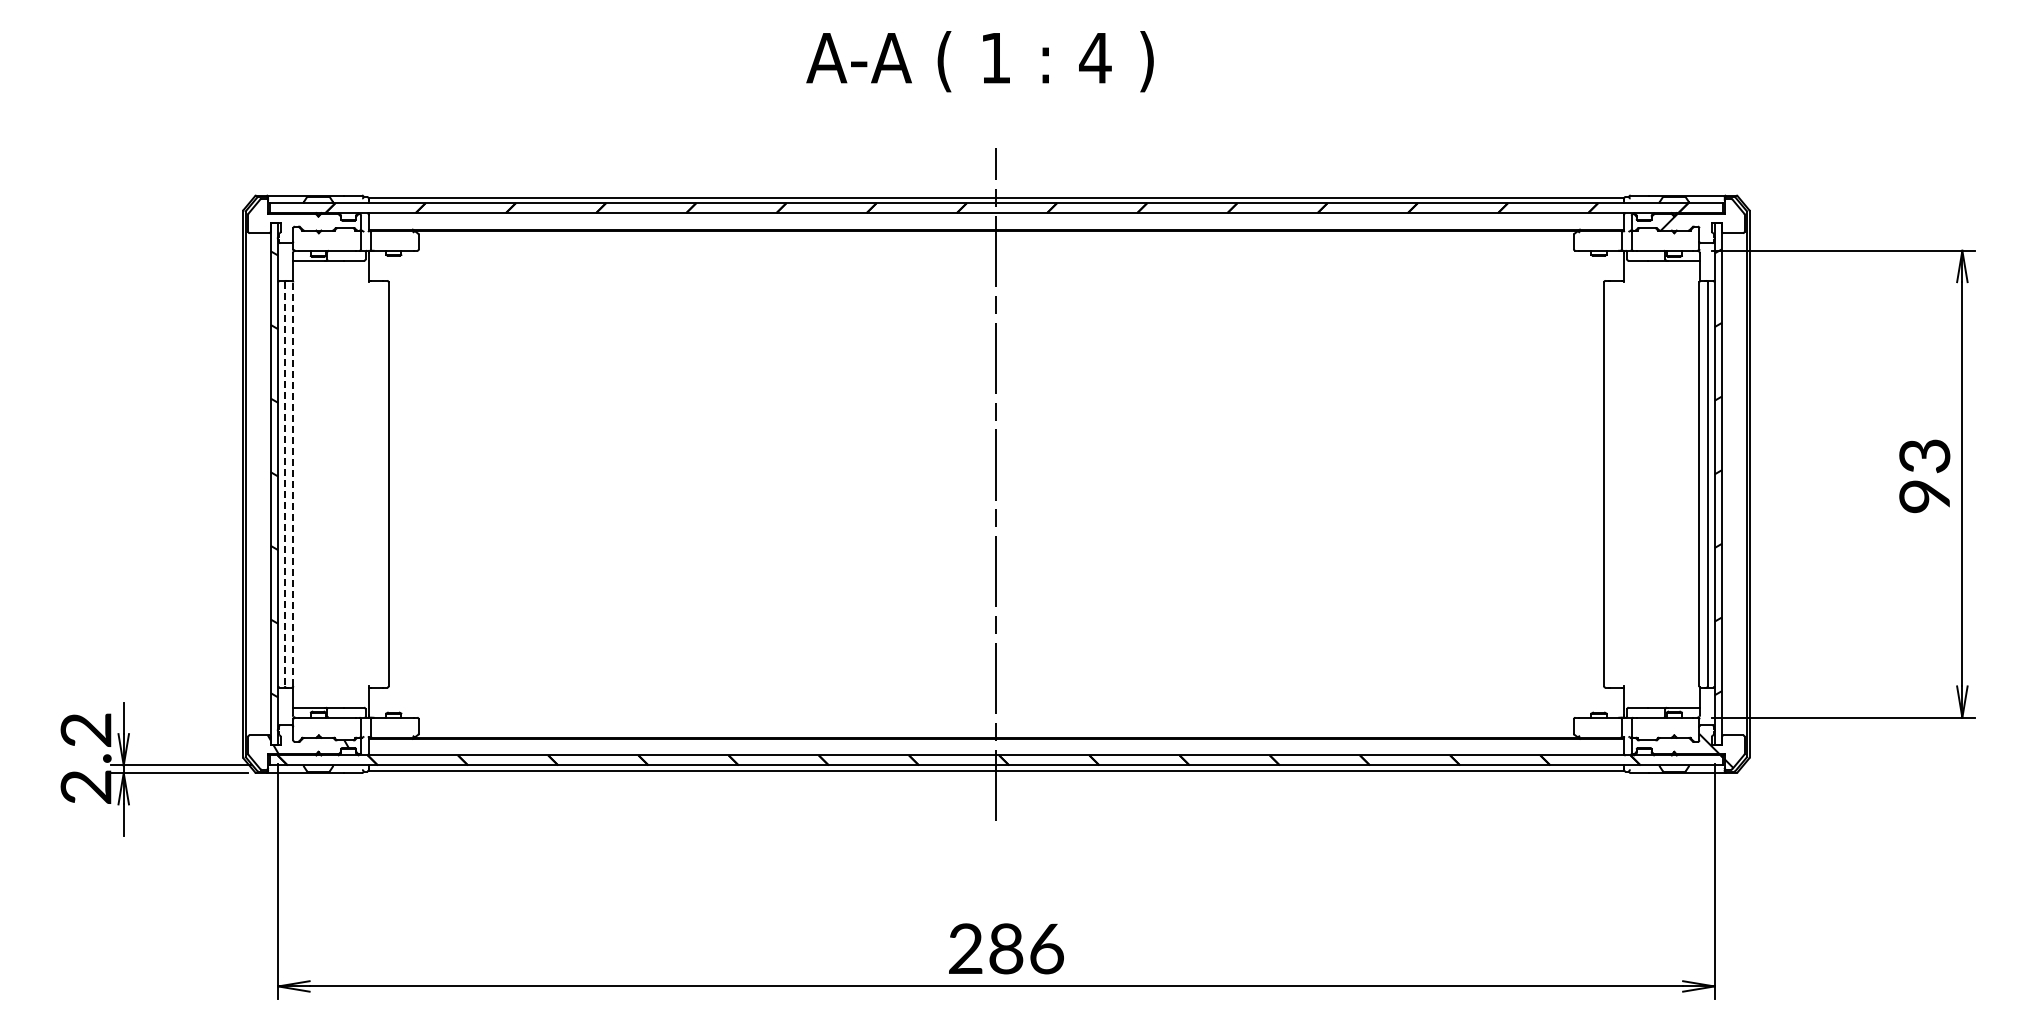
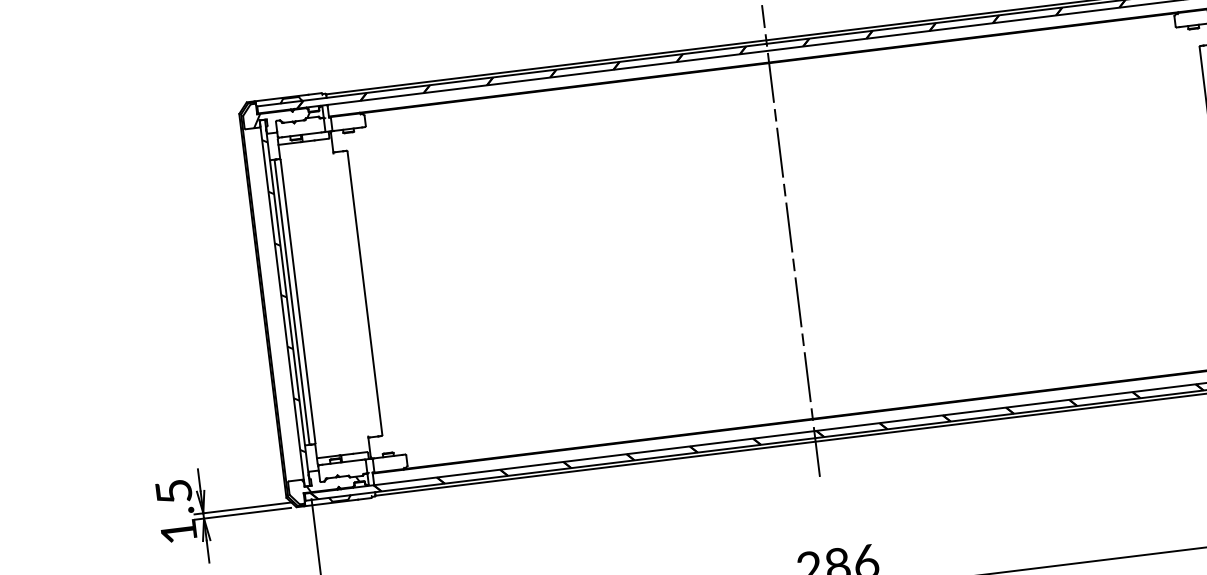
hatch: (301, 223) -> (281, 118), added
line: (284, 484) -> (291, 302), dashed -> solid
line: (293, 484) -> (298, 301), dashed -> solid
text: (85, 758) -> (175, 511), 2.2 -> 1.5

